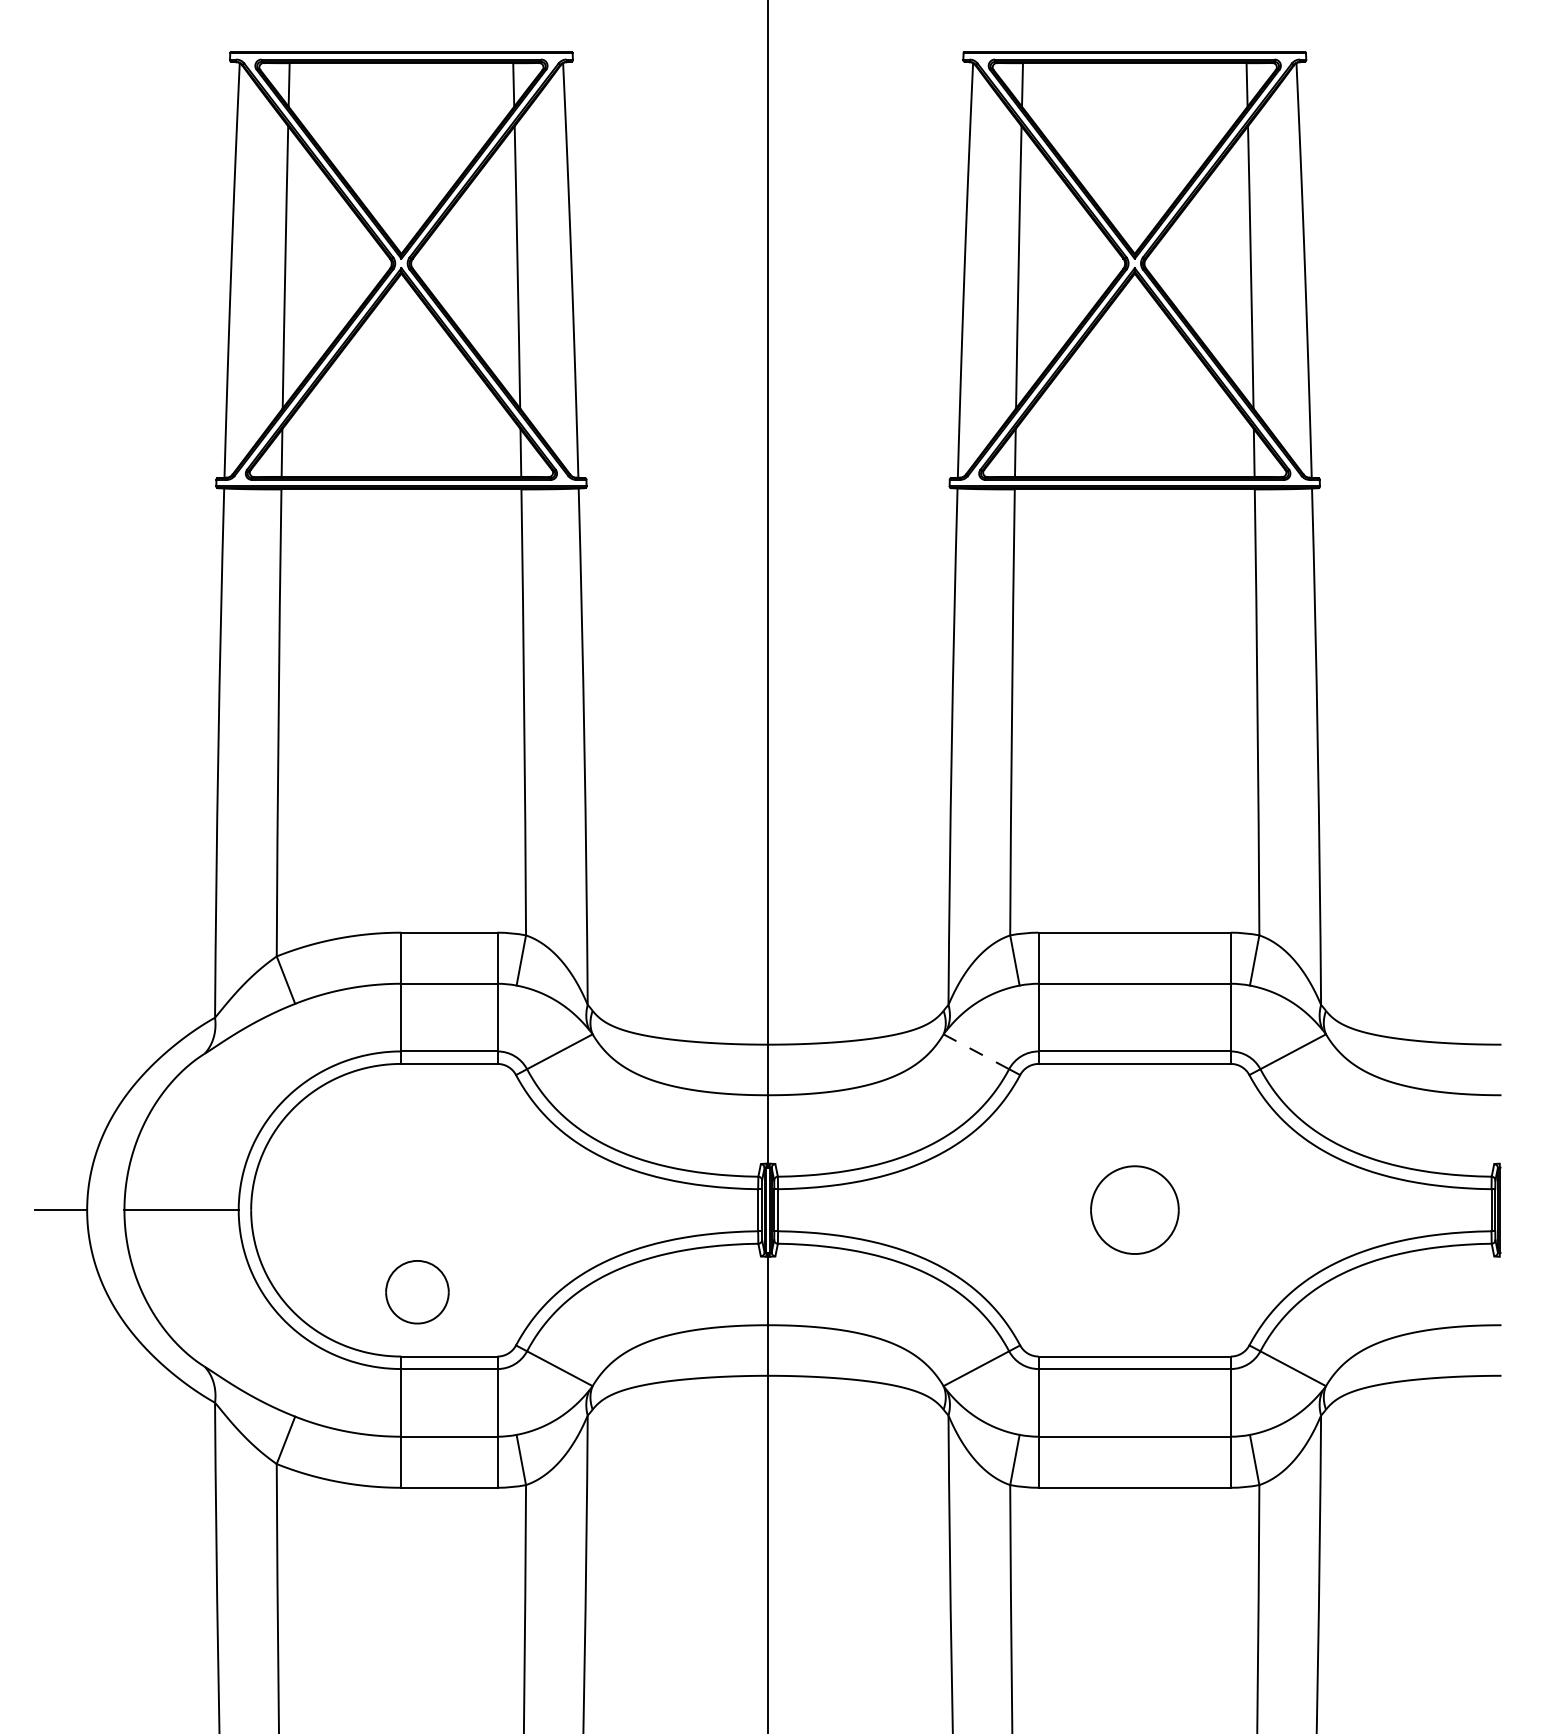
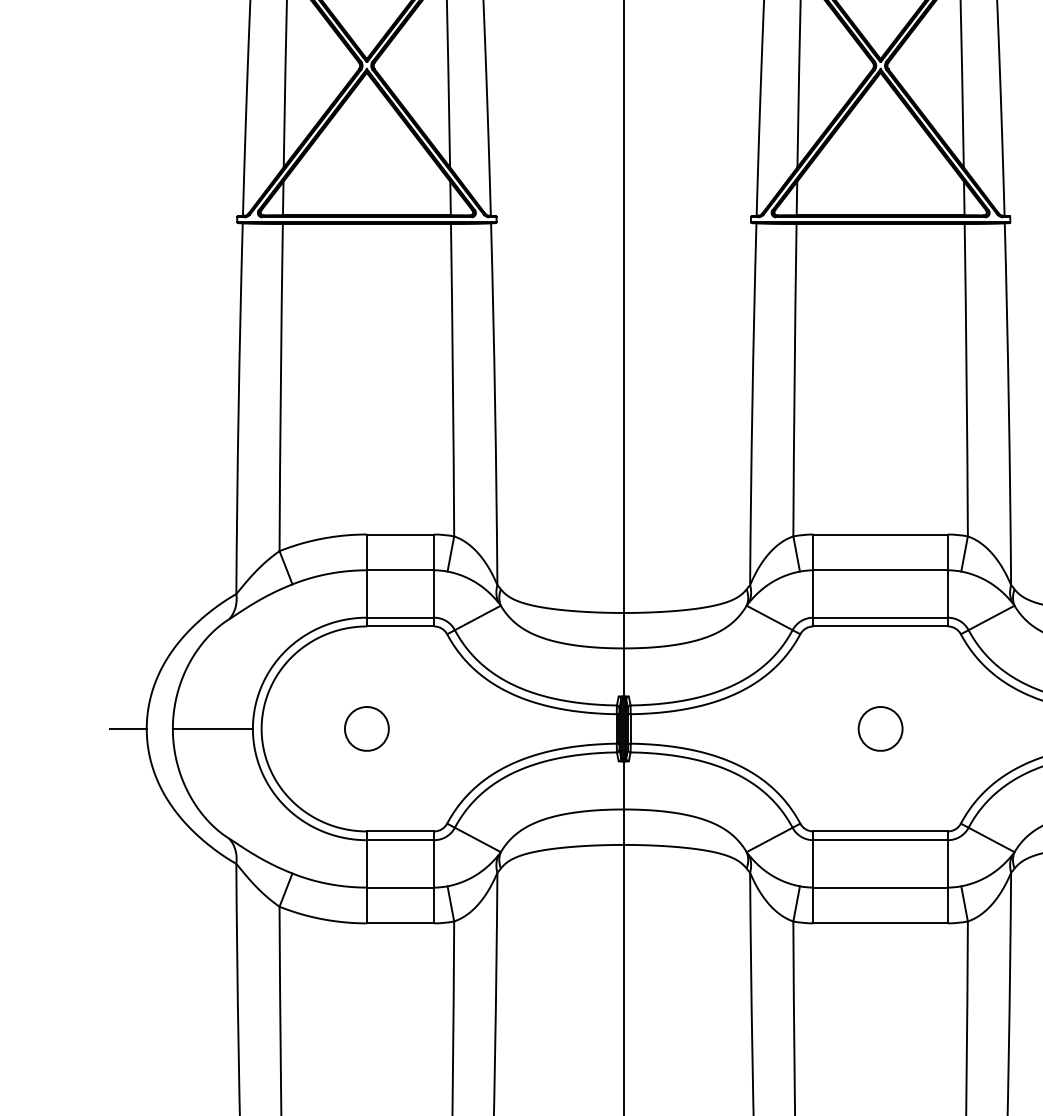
line: (975, 1051) -> (769, 617), dashed -> solid
part: (1134, 1210) -> (880, 729), size x0.71
part: (417, 1292) -> (366, 729), moved

